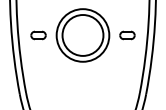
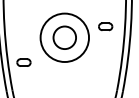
part: (38, 35) -> (23, 62), moved
circle: (82, 35) -> (64, 37), size x0.6
part: (127, 35) -> (105, 26), moved

